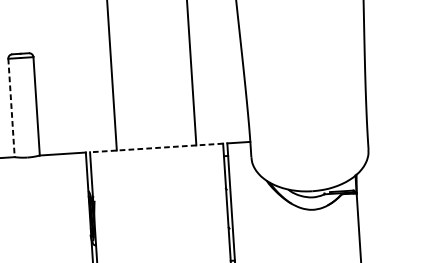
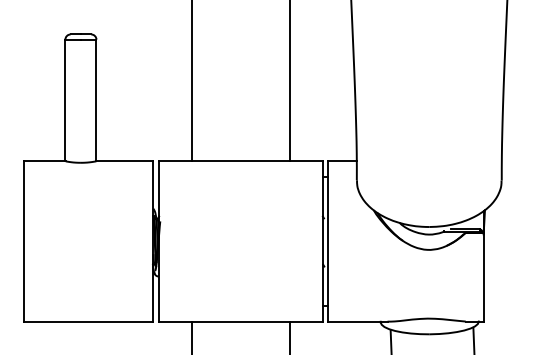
line: (11, 107) -> (65, 100), dashed -> solid
line: (156, 148) -> (240, 161), dashed -> solid

